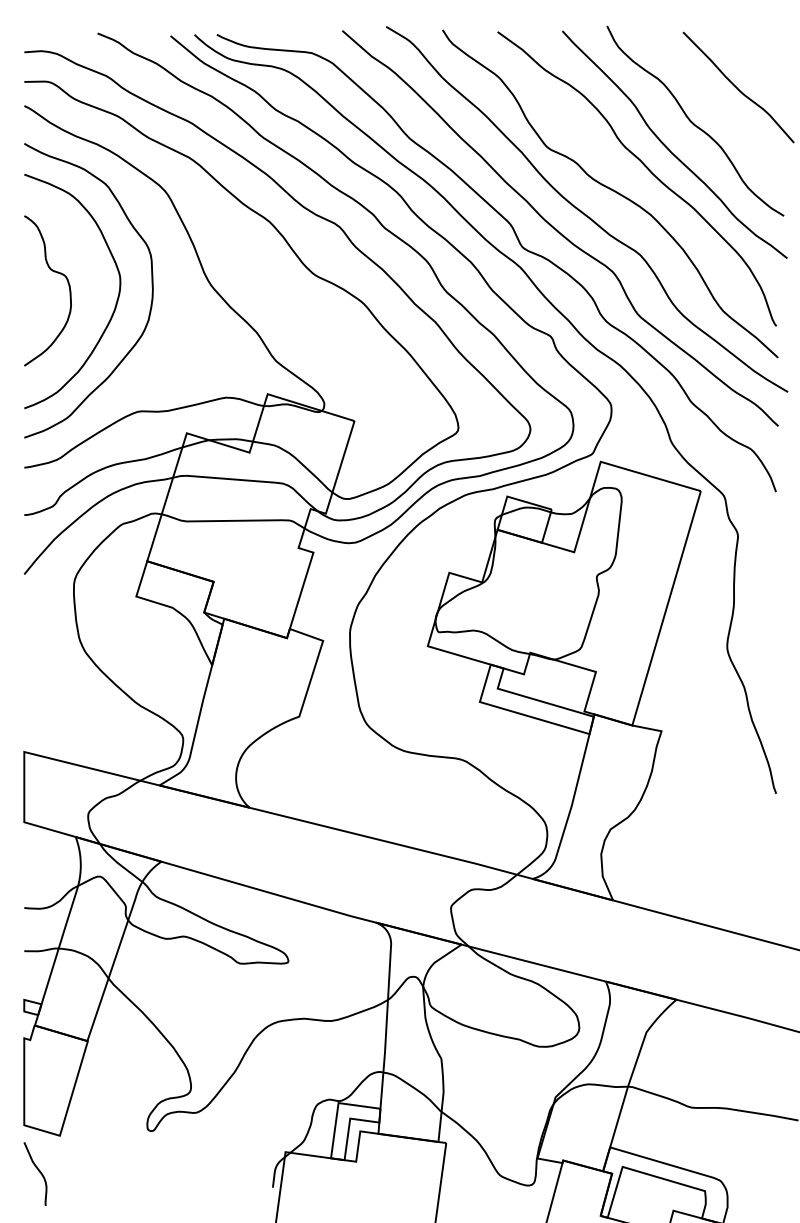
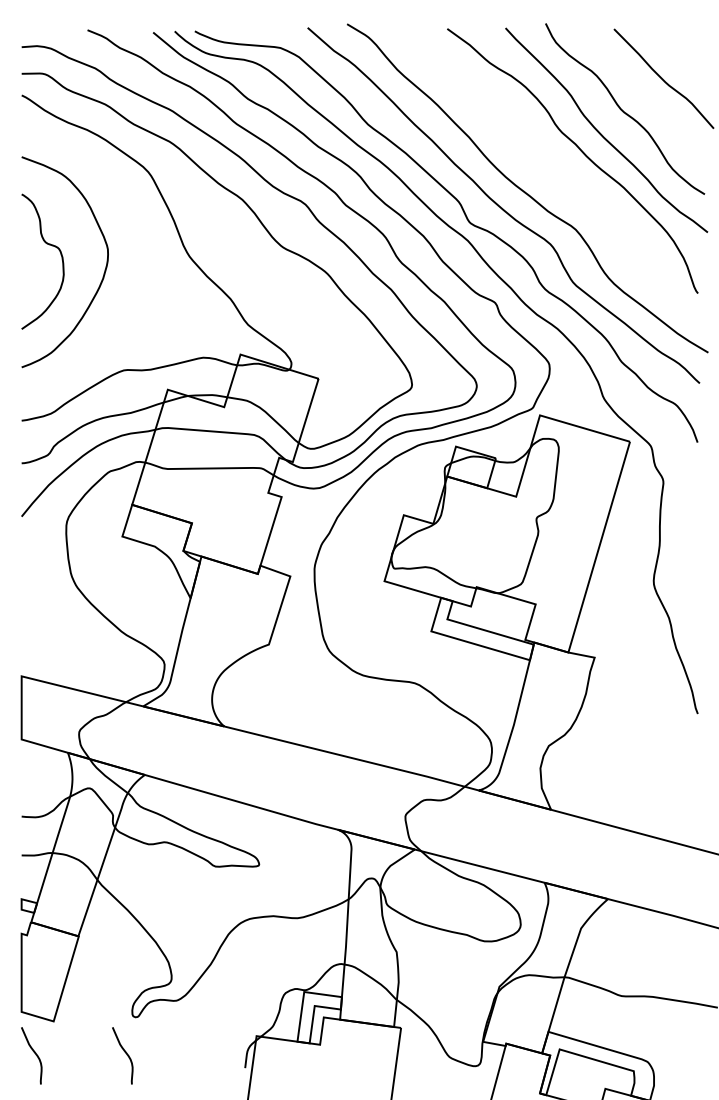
curve: (611, 190) -> (549, 171), removed
curve: (150, 299) -> (135, 269), removed
curve: (138, 1170) -> (124, 1052), added

